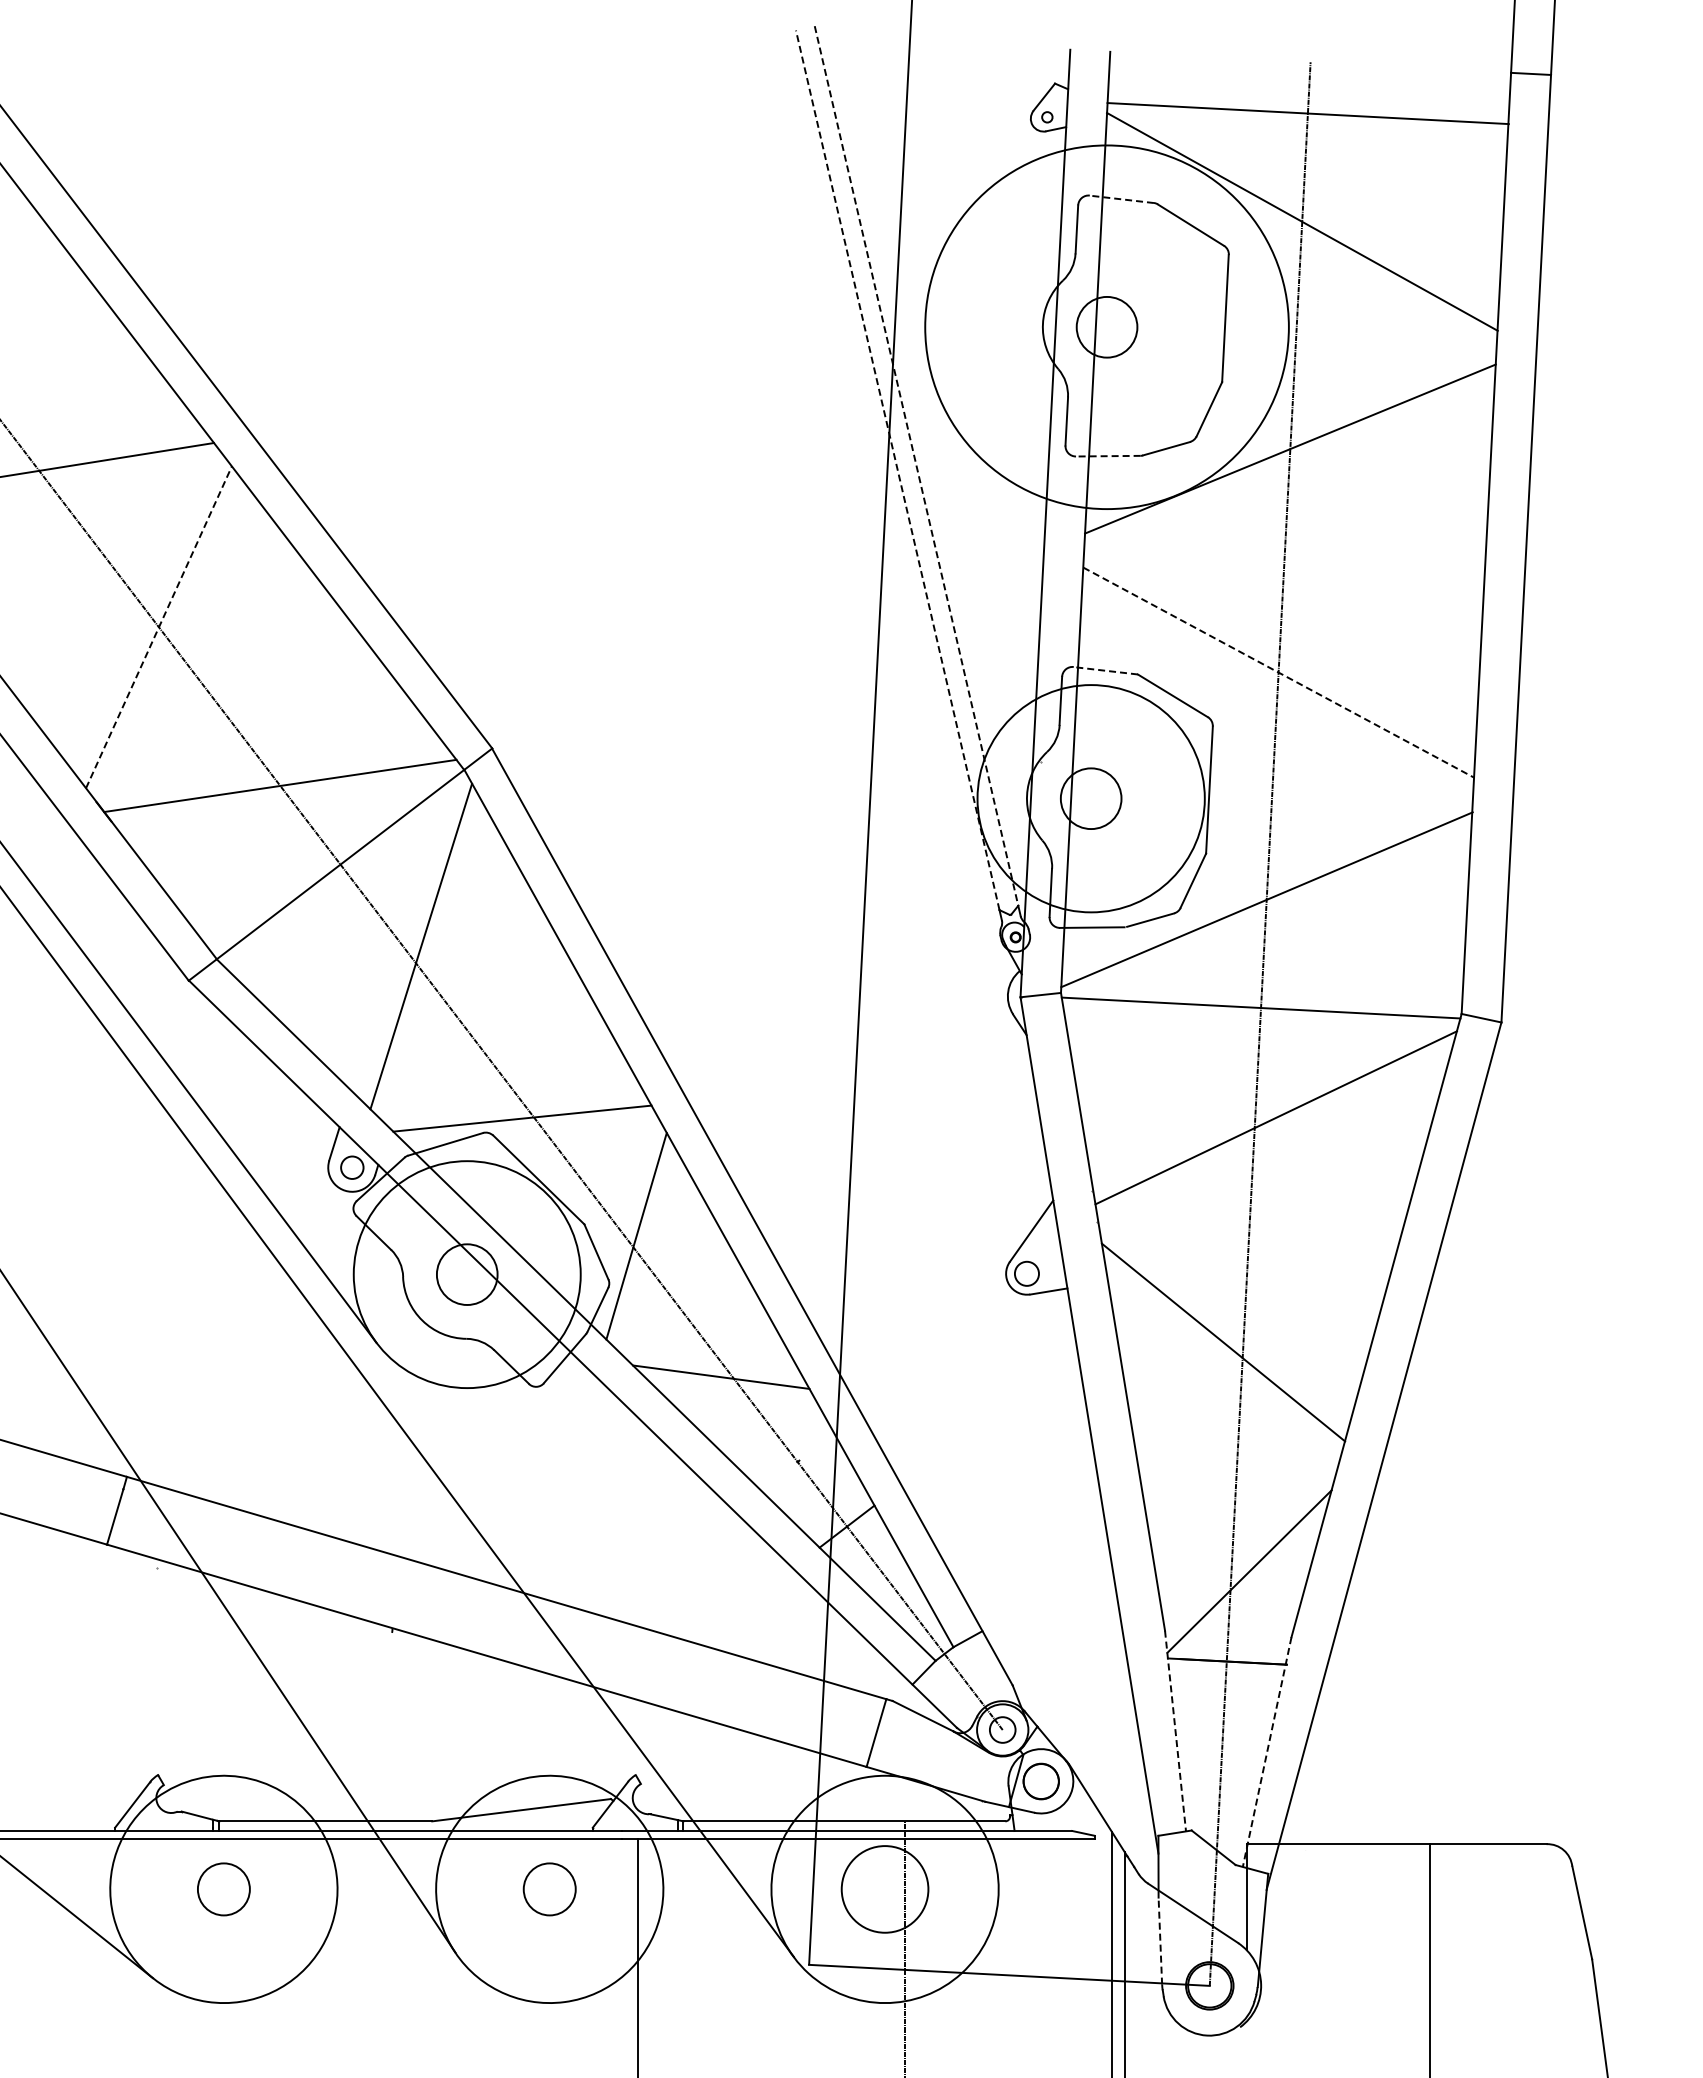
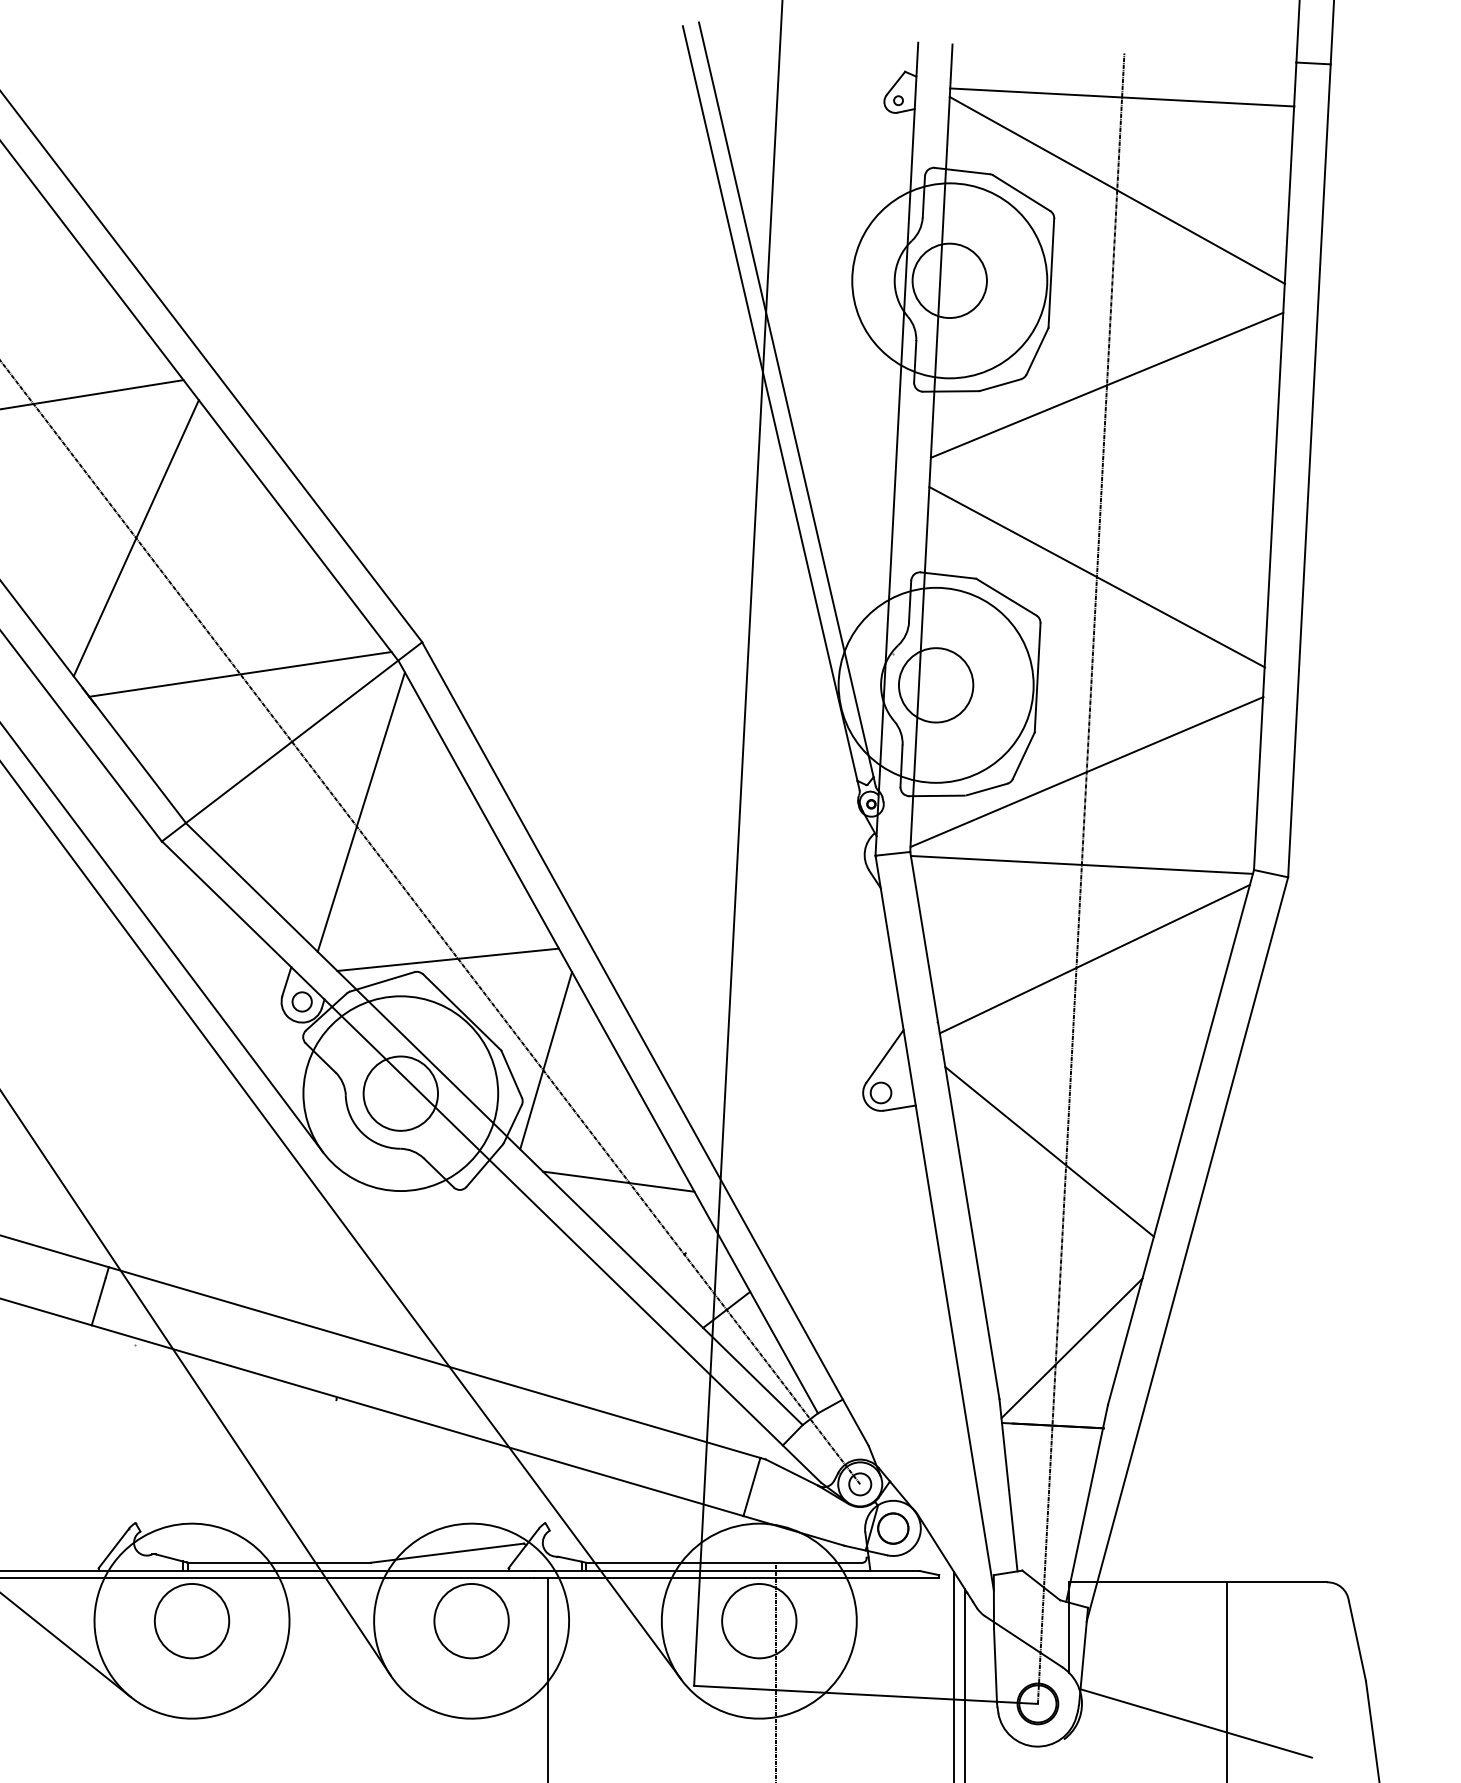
line: (1121, 199) -> (962, 171), dashed -> solid
circle: (1106, 326) -> (949, 280), size x0.62
circle: (1106, 326) -> (949, 280), size x1.43
line: (1107, 456) -> (950, 391), dashed -> solid
line: (916, 466) -> (786, 400), dashed -> solid
line: (897, 469) -> (769, 402), dashed -> solid
line: (158, 627) -> (135, 538), dashed -> solid
line: (1105, 670) -> (948, 575), dashed -> solid
line: (1279, 672) -> (1097, 577), dashed -> solid
circle: (1090, 798) -> (935, 685), size x1.43
circle: (466, 1274) -> (400, 1093), size x1.43
line: (1175, 1731) -> (1008, 1485), dashed -> solid
line: (1267, 1752) -> (1087, 1503), dashed -> solid
circle: (223, 1889) -> (191, 1621), size x1.67
circle: (549, 1889) -> (471, 1621), size x1.67
line: (1160, 1941) -> (995, 1665), dashed -> solid
line: (1393, 2008) -> (1195, 1723), added

